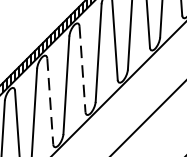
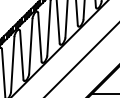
line: (81, 69) -> (39, 37), dashed -> solid
line: (49, 101) -> (21, 55), dashed -> solid

